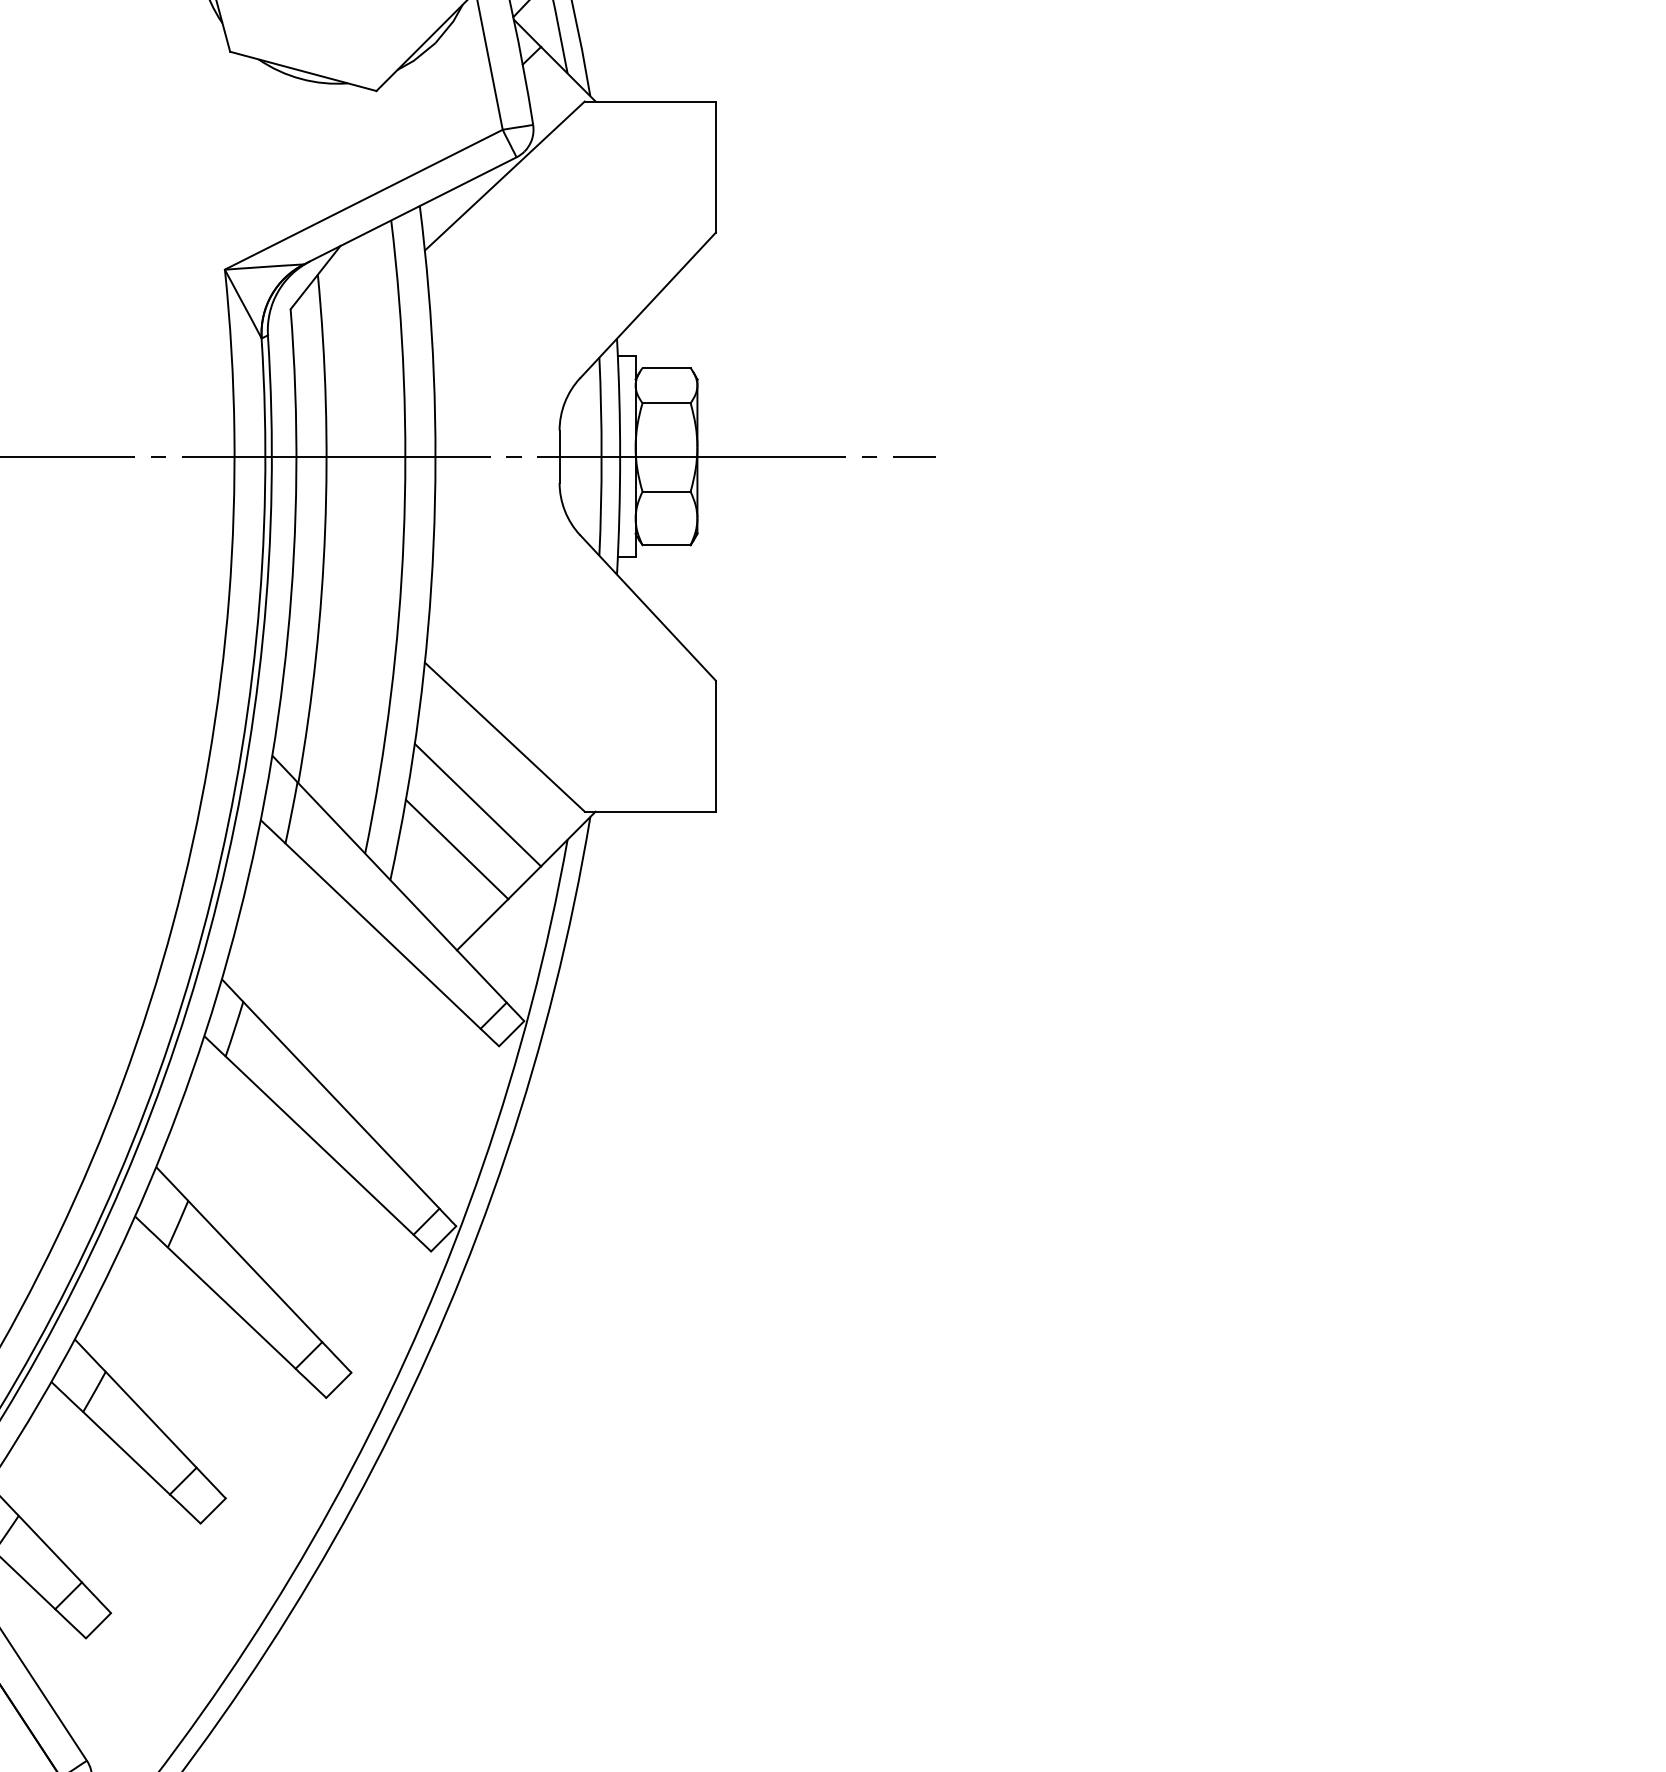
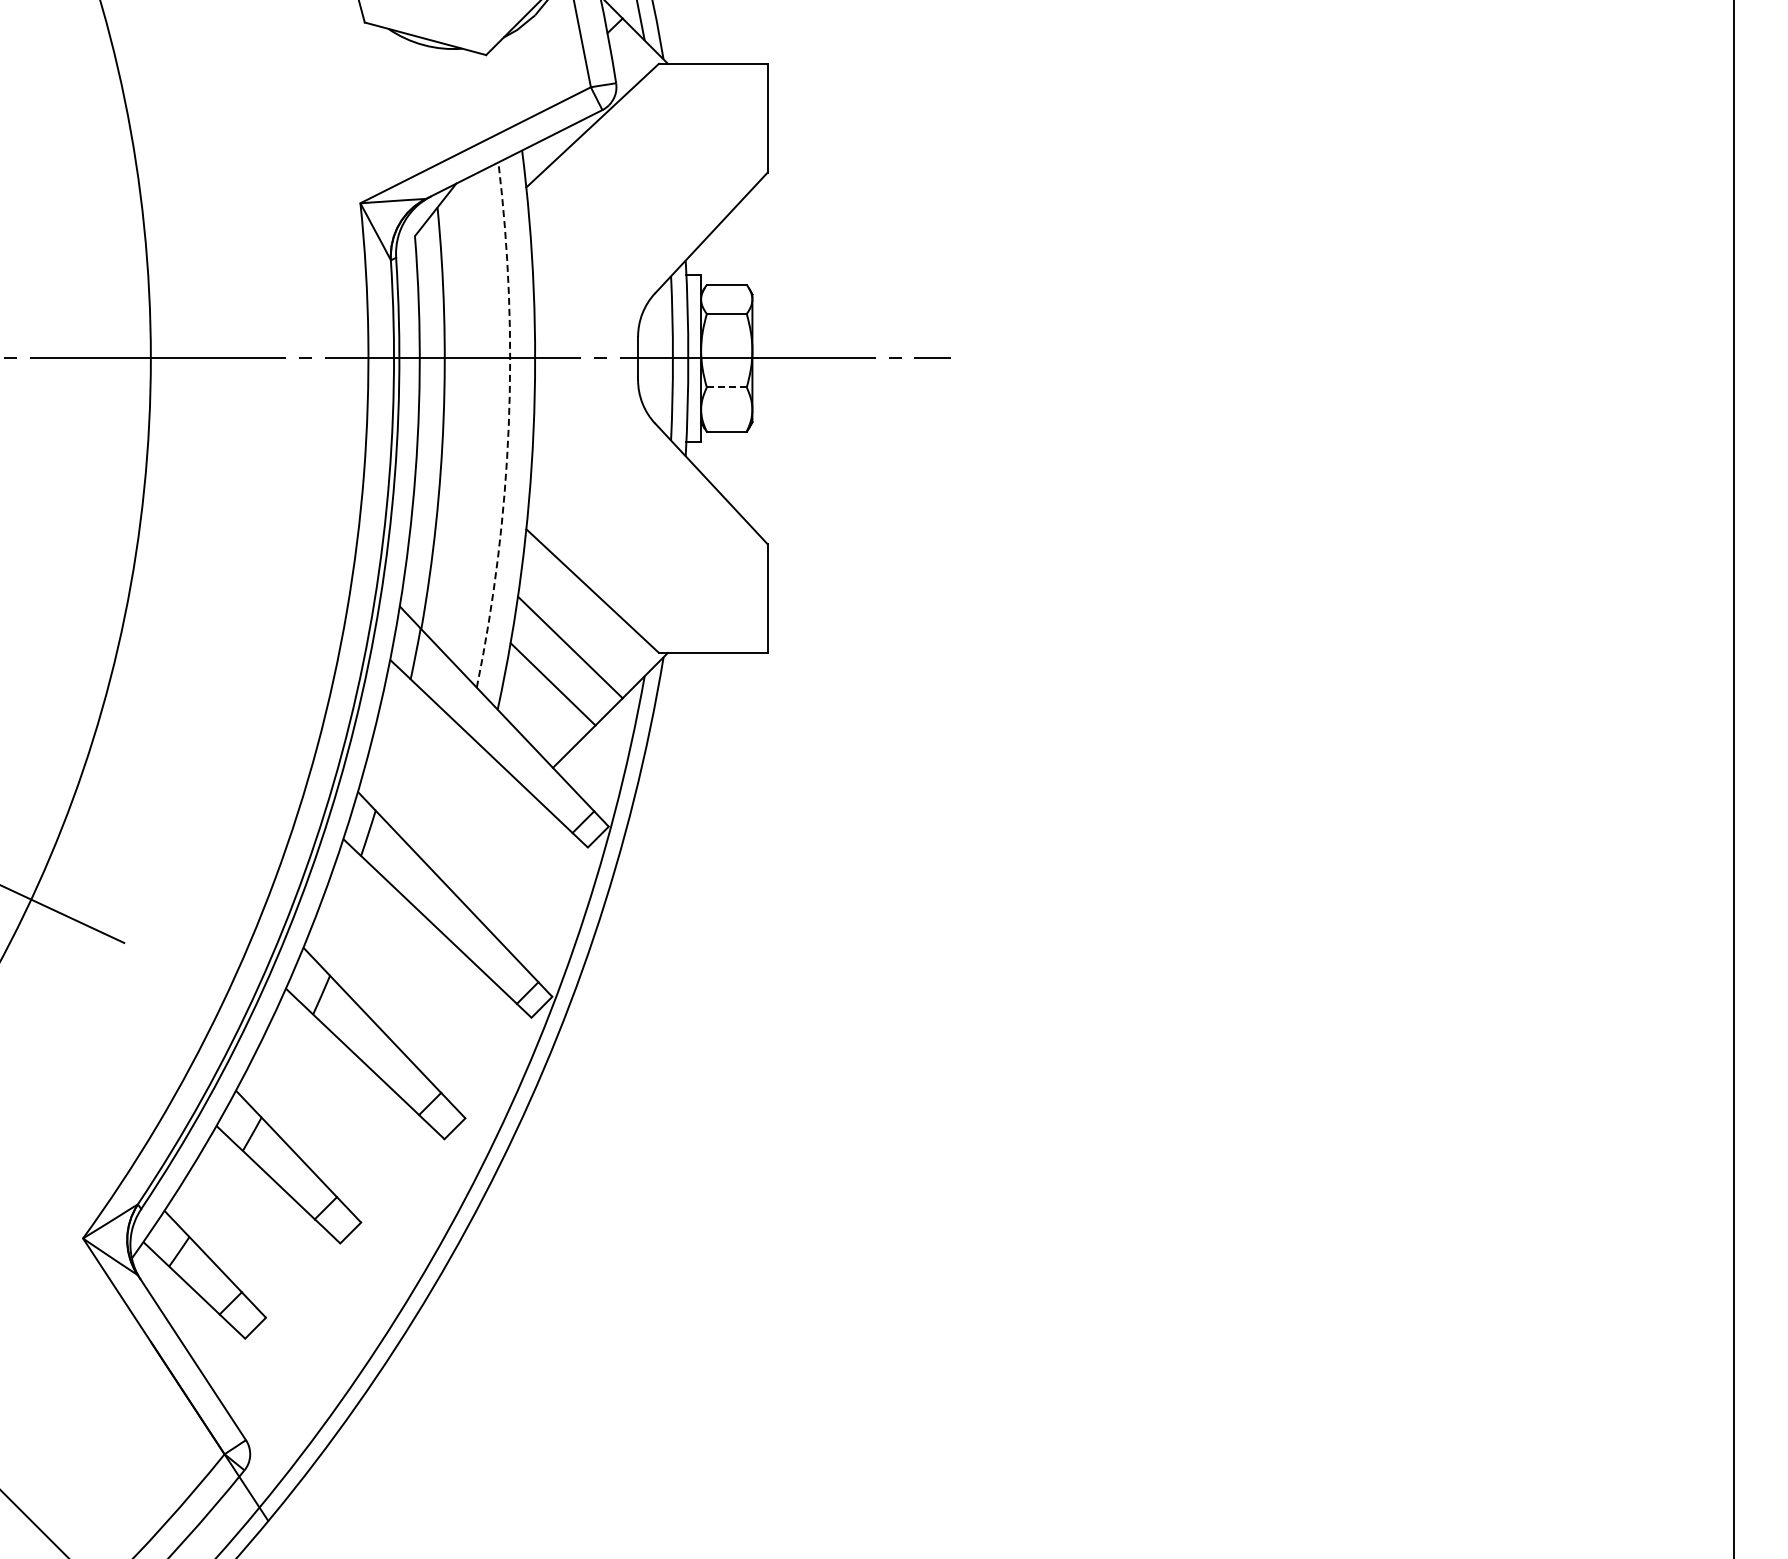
line: (666, 491) -> (726, 387), solid -> dashed
arc: (403, 537) -> (508, 425), solid -> dashed

